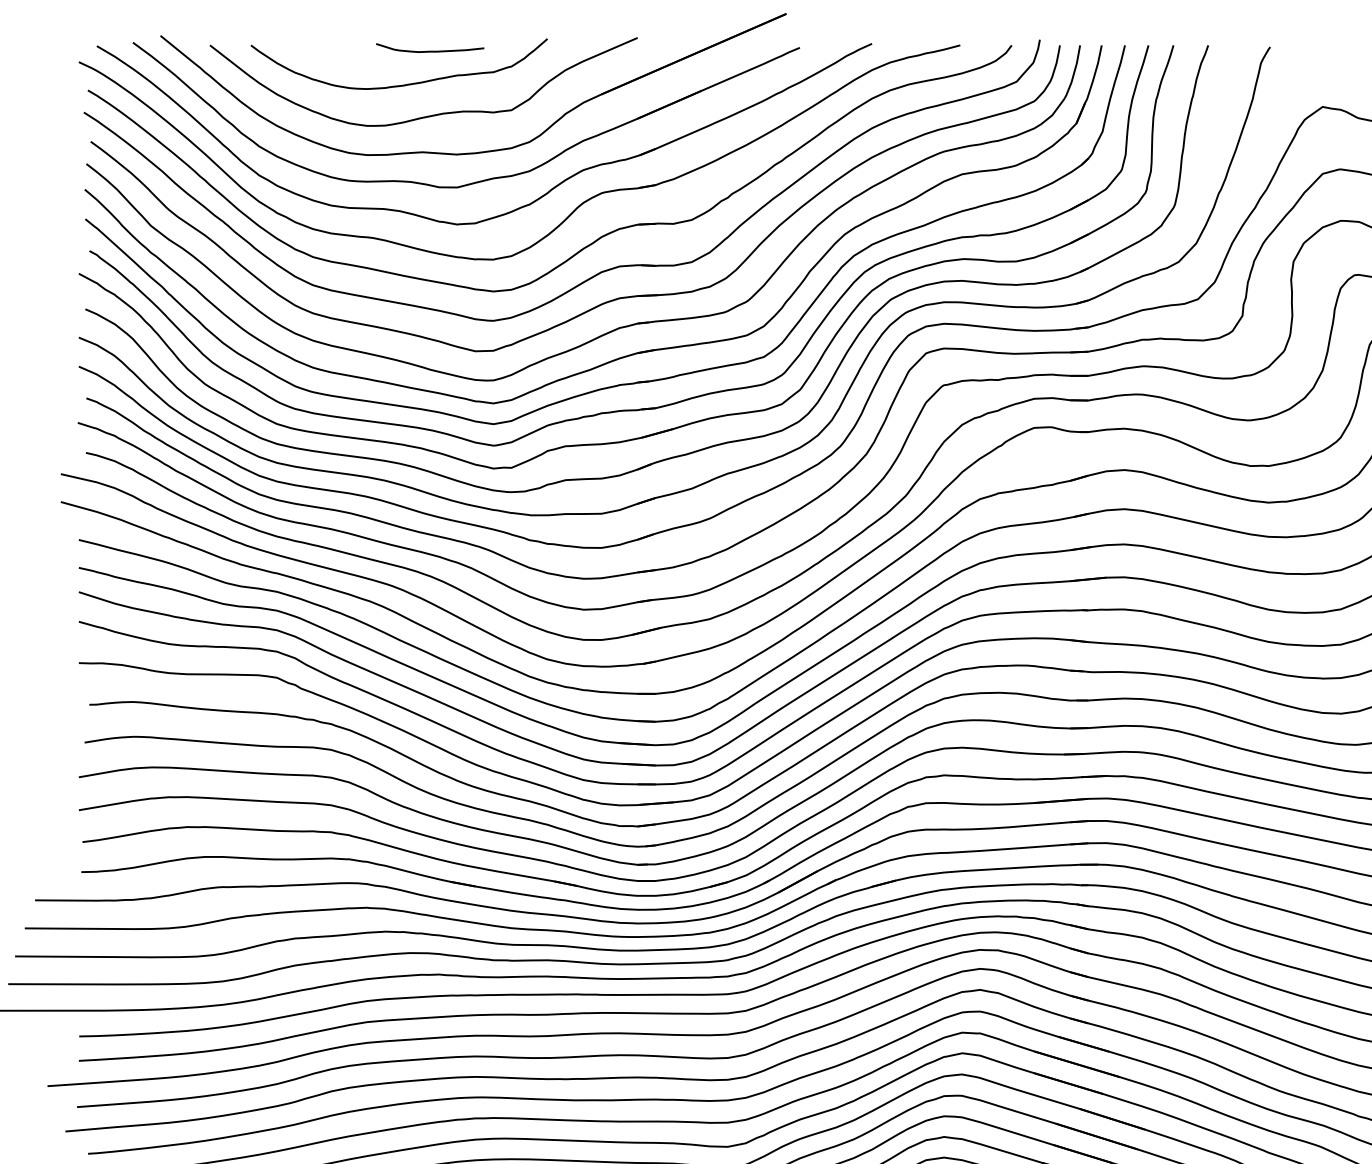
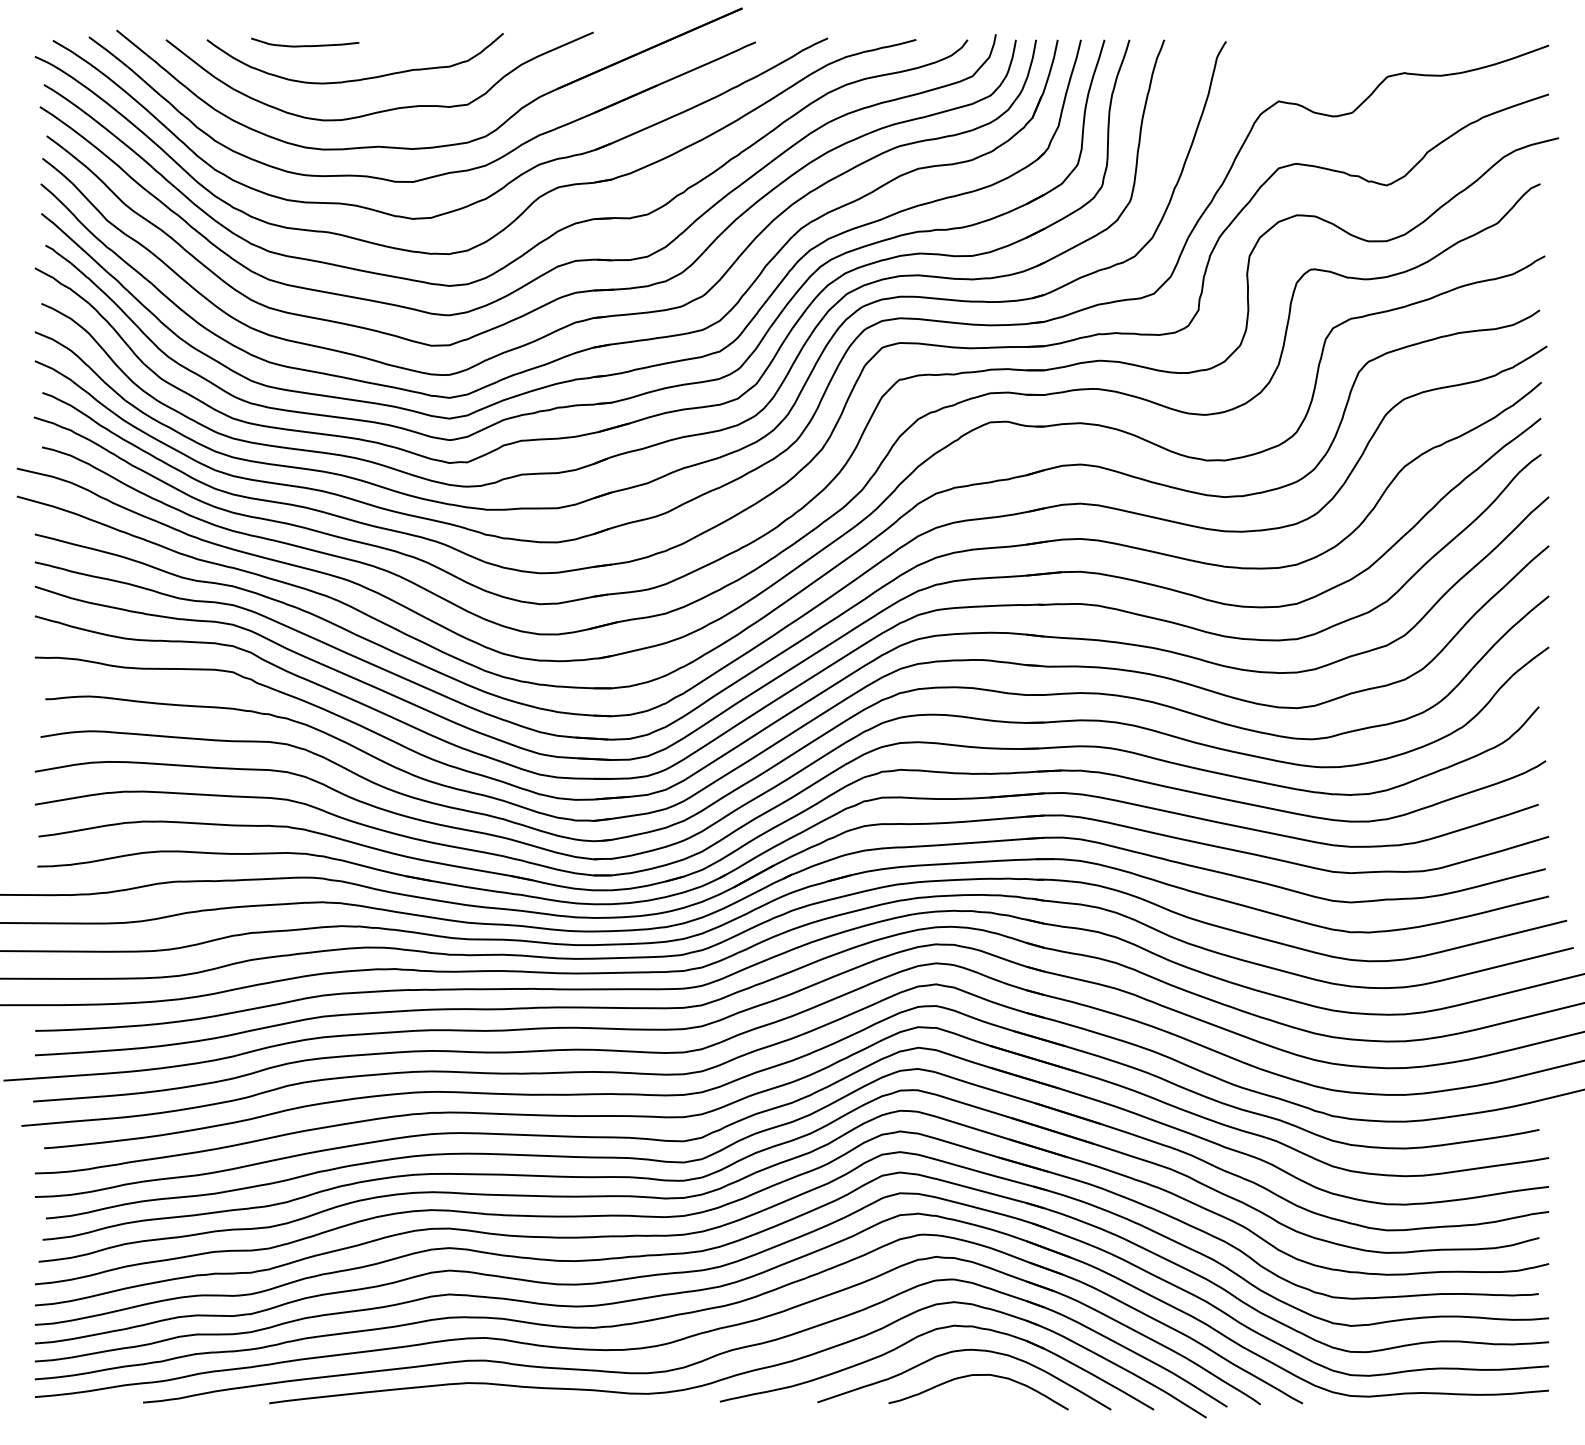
curve: (430, 51) -> (305, 45), moved

